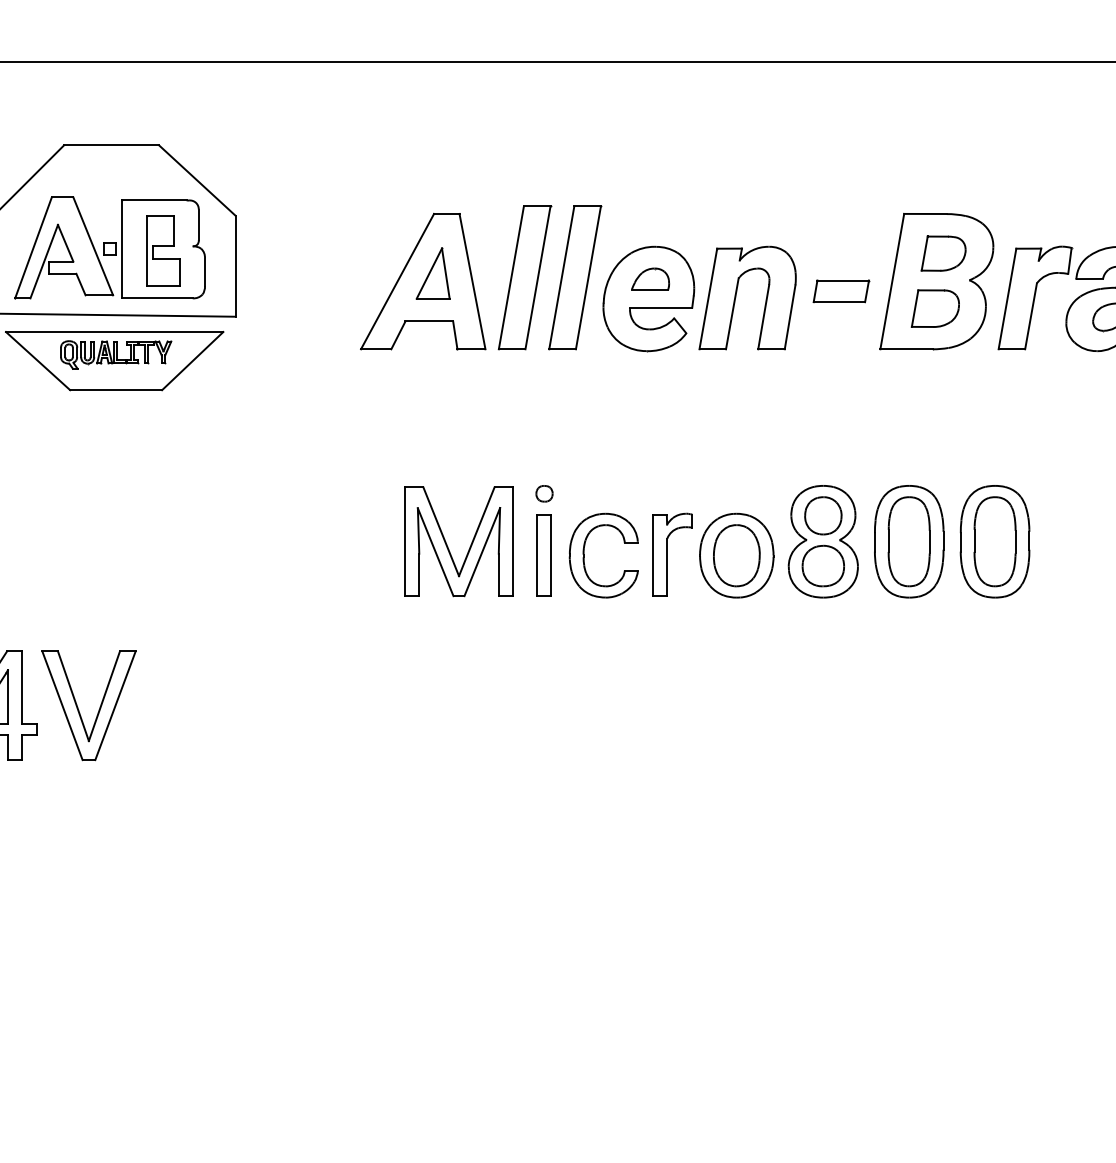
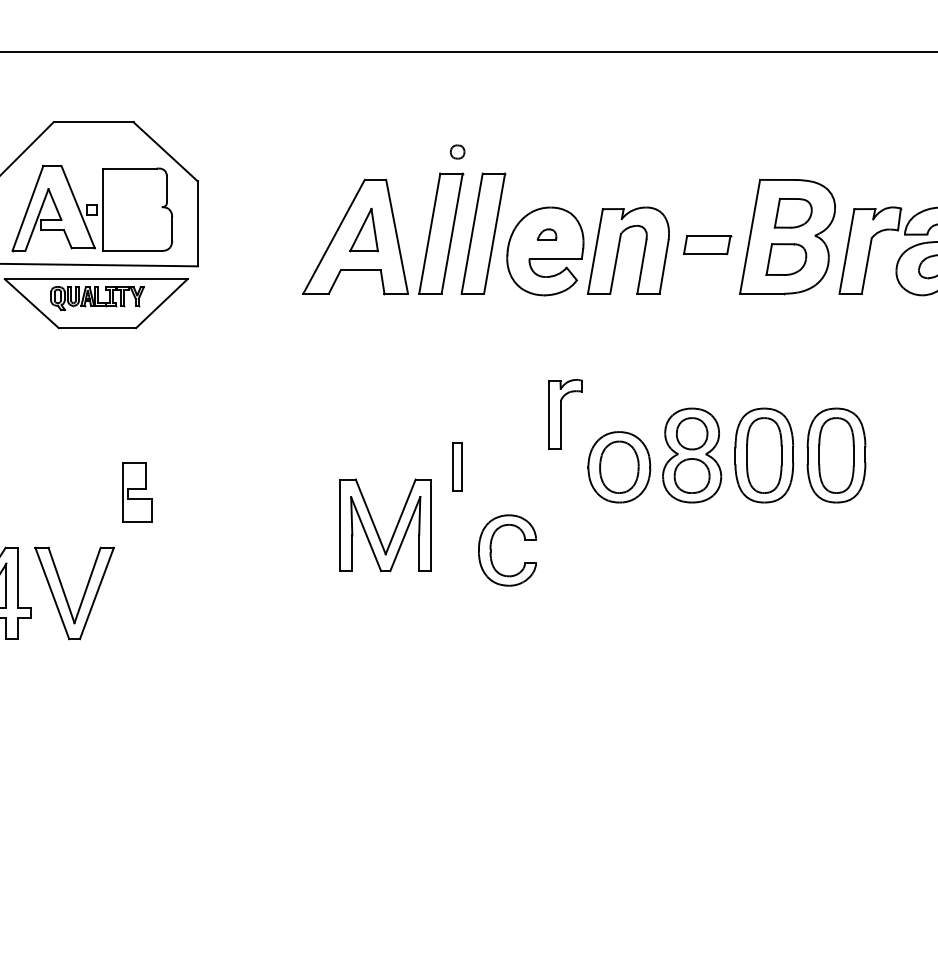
part: (163, 250) -> (137, 492), moved
part: (650, 278) -> (546, 234), size x0.6
part: (544, 493) -> (457, 151), moved
part: (448, 546) -> (376, 529), moved
part: (672, 554) -> (565, 414), moved
part: (543, 555) -> (456, 467), size x0.7
part: (584, 555) -> (491, 550), moved

